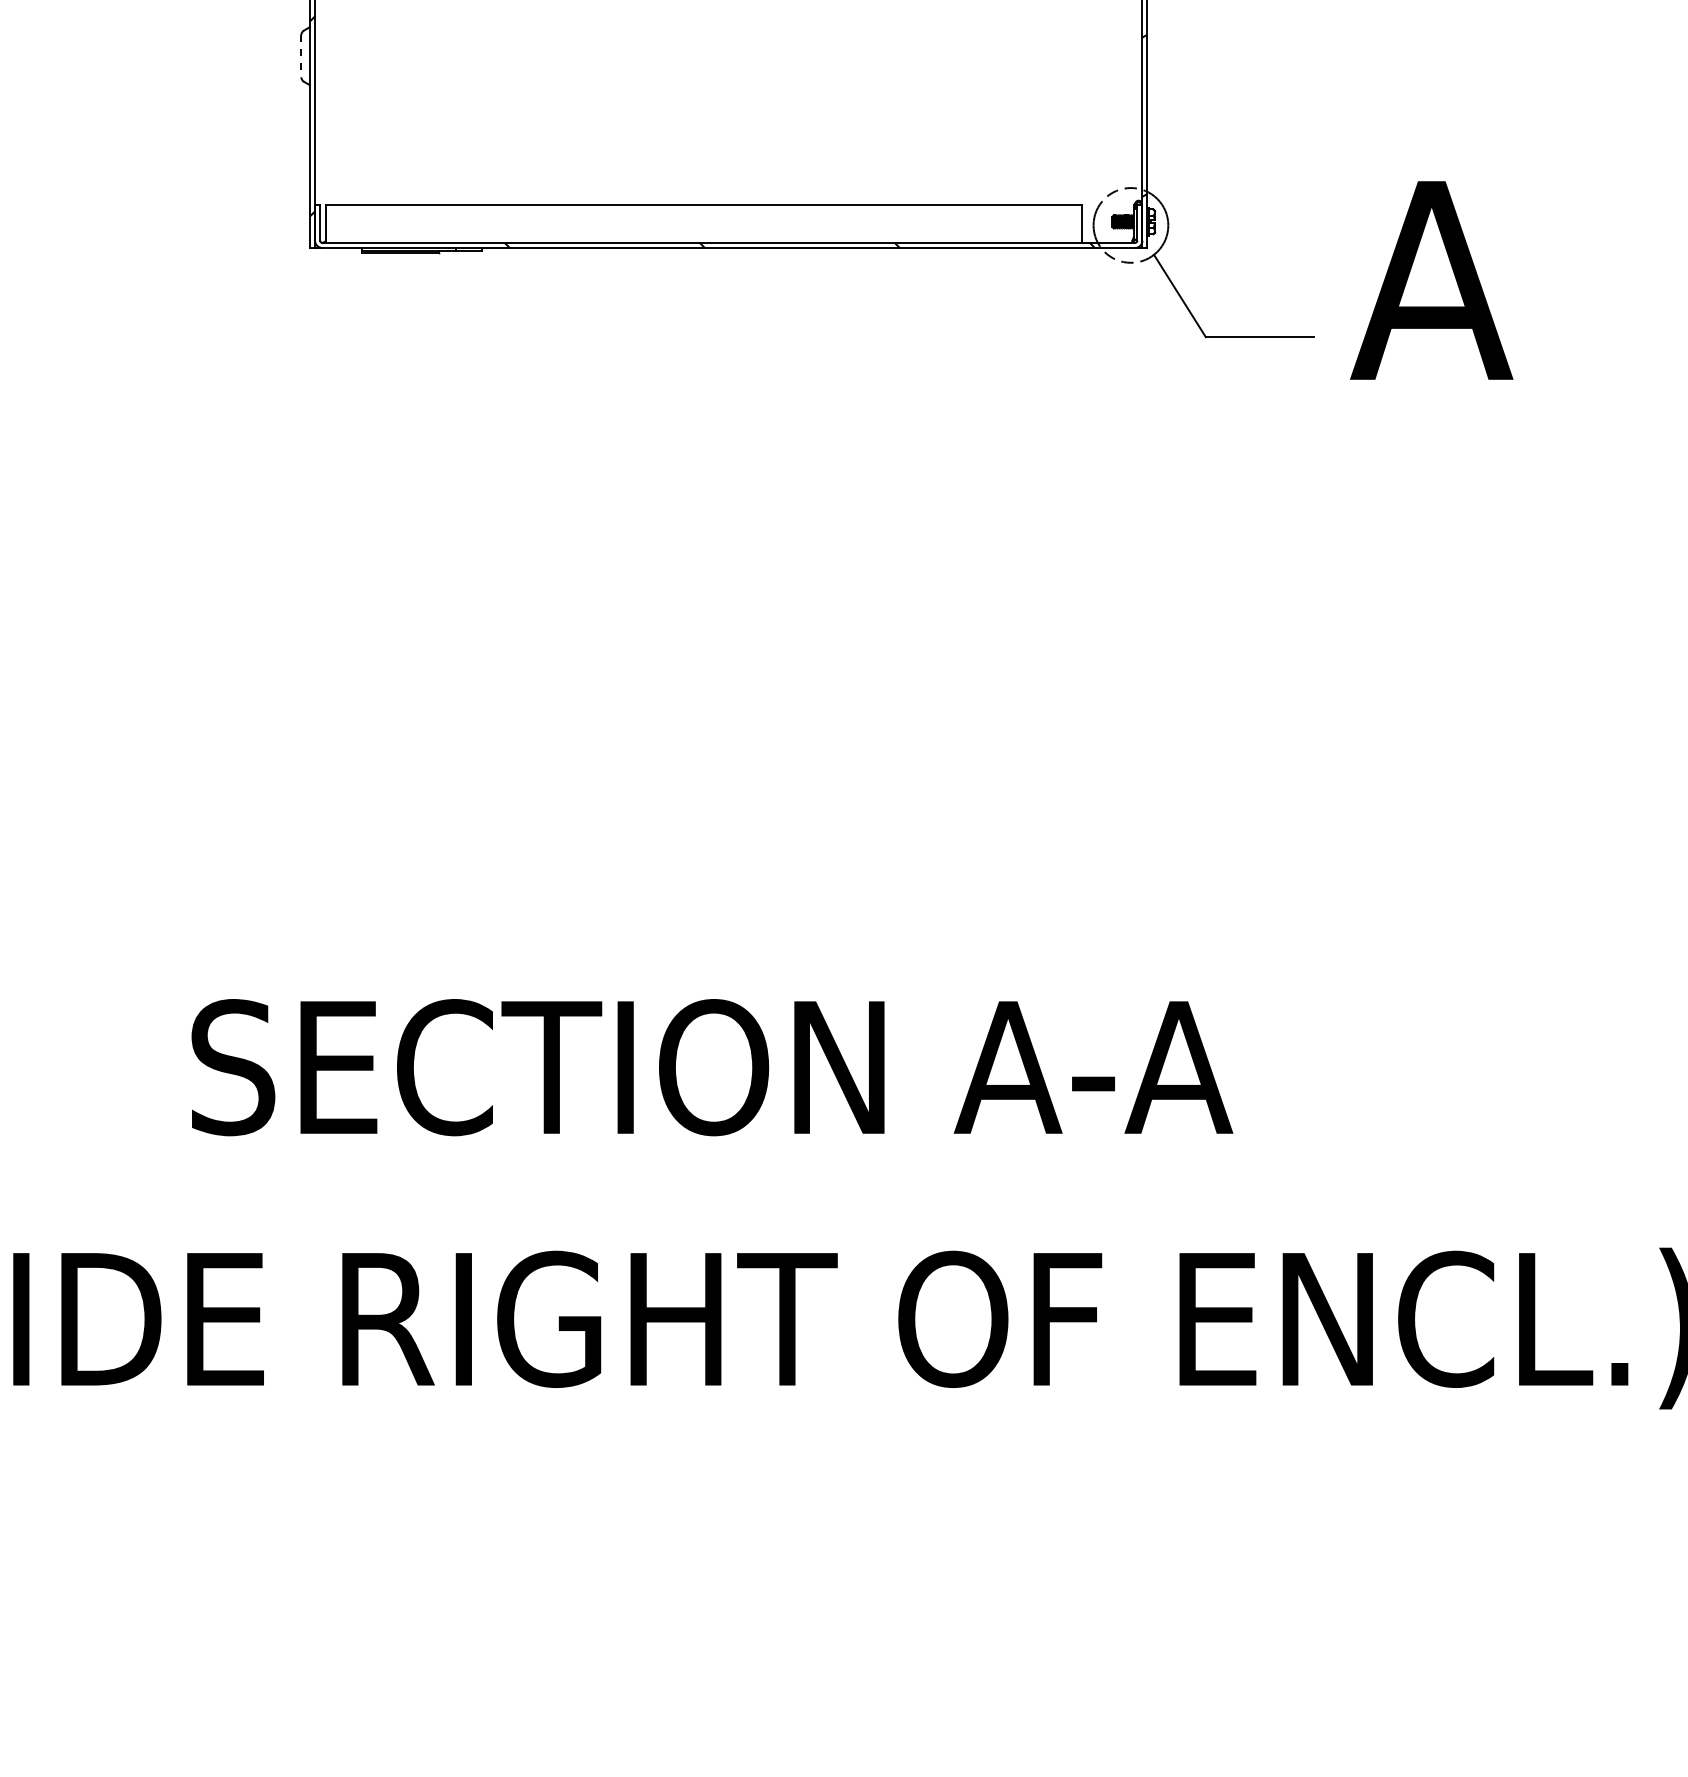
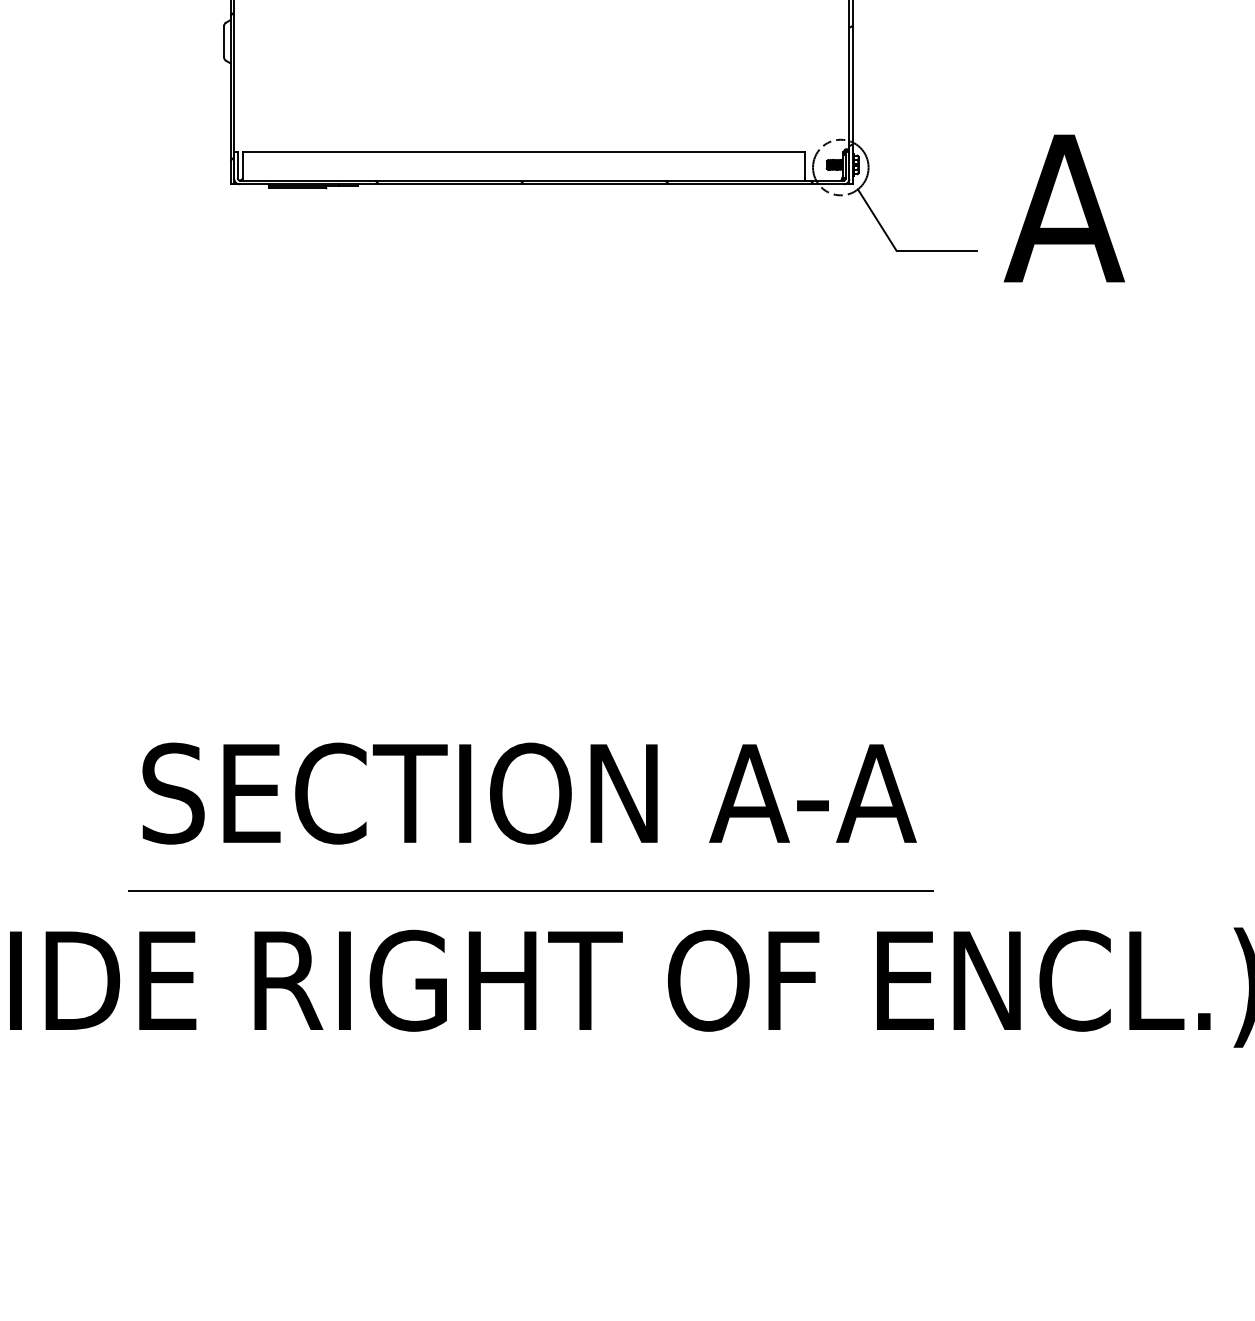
line: (301, 56) -> (224, 41), dashed -> solid
line: (713, 1198) -> (530, 890), added

